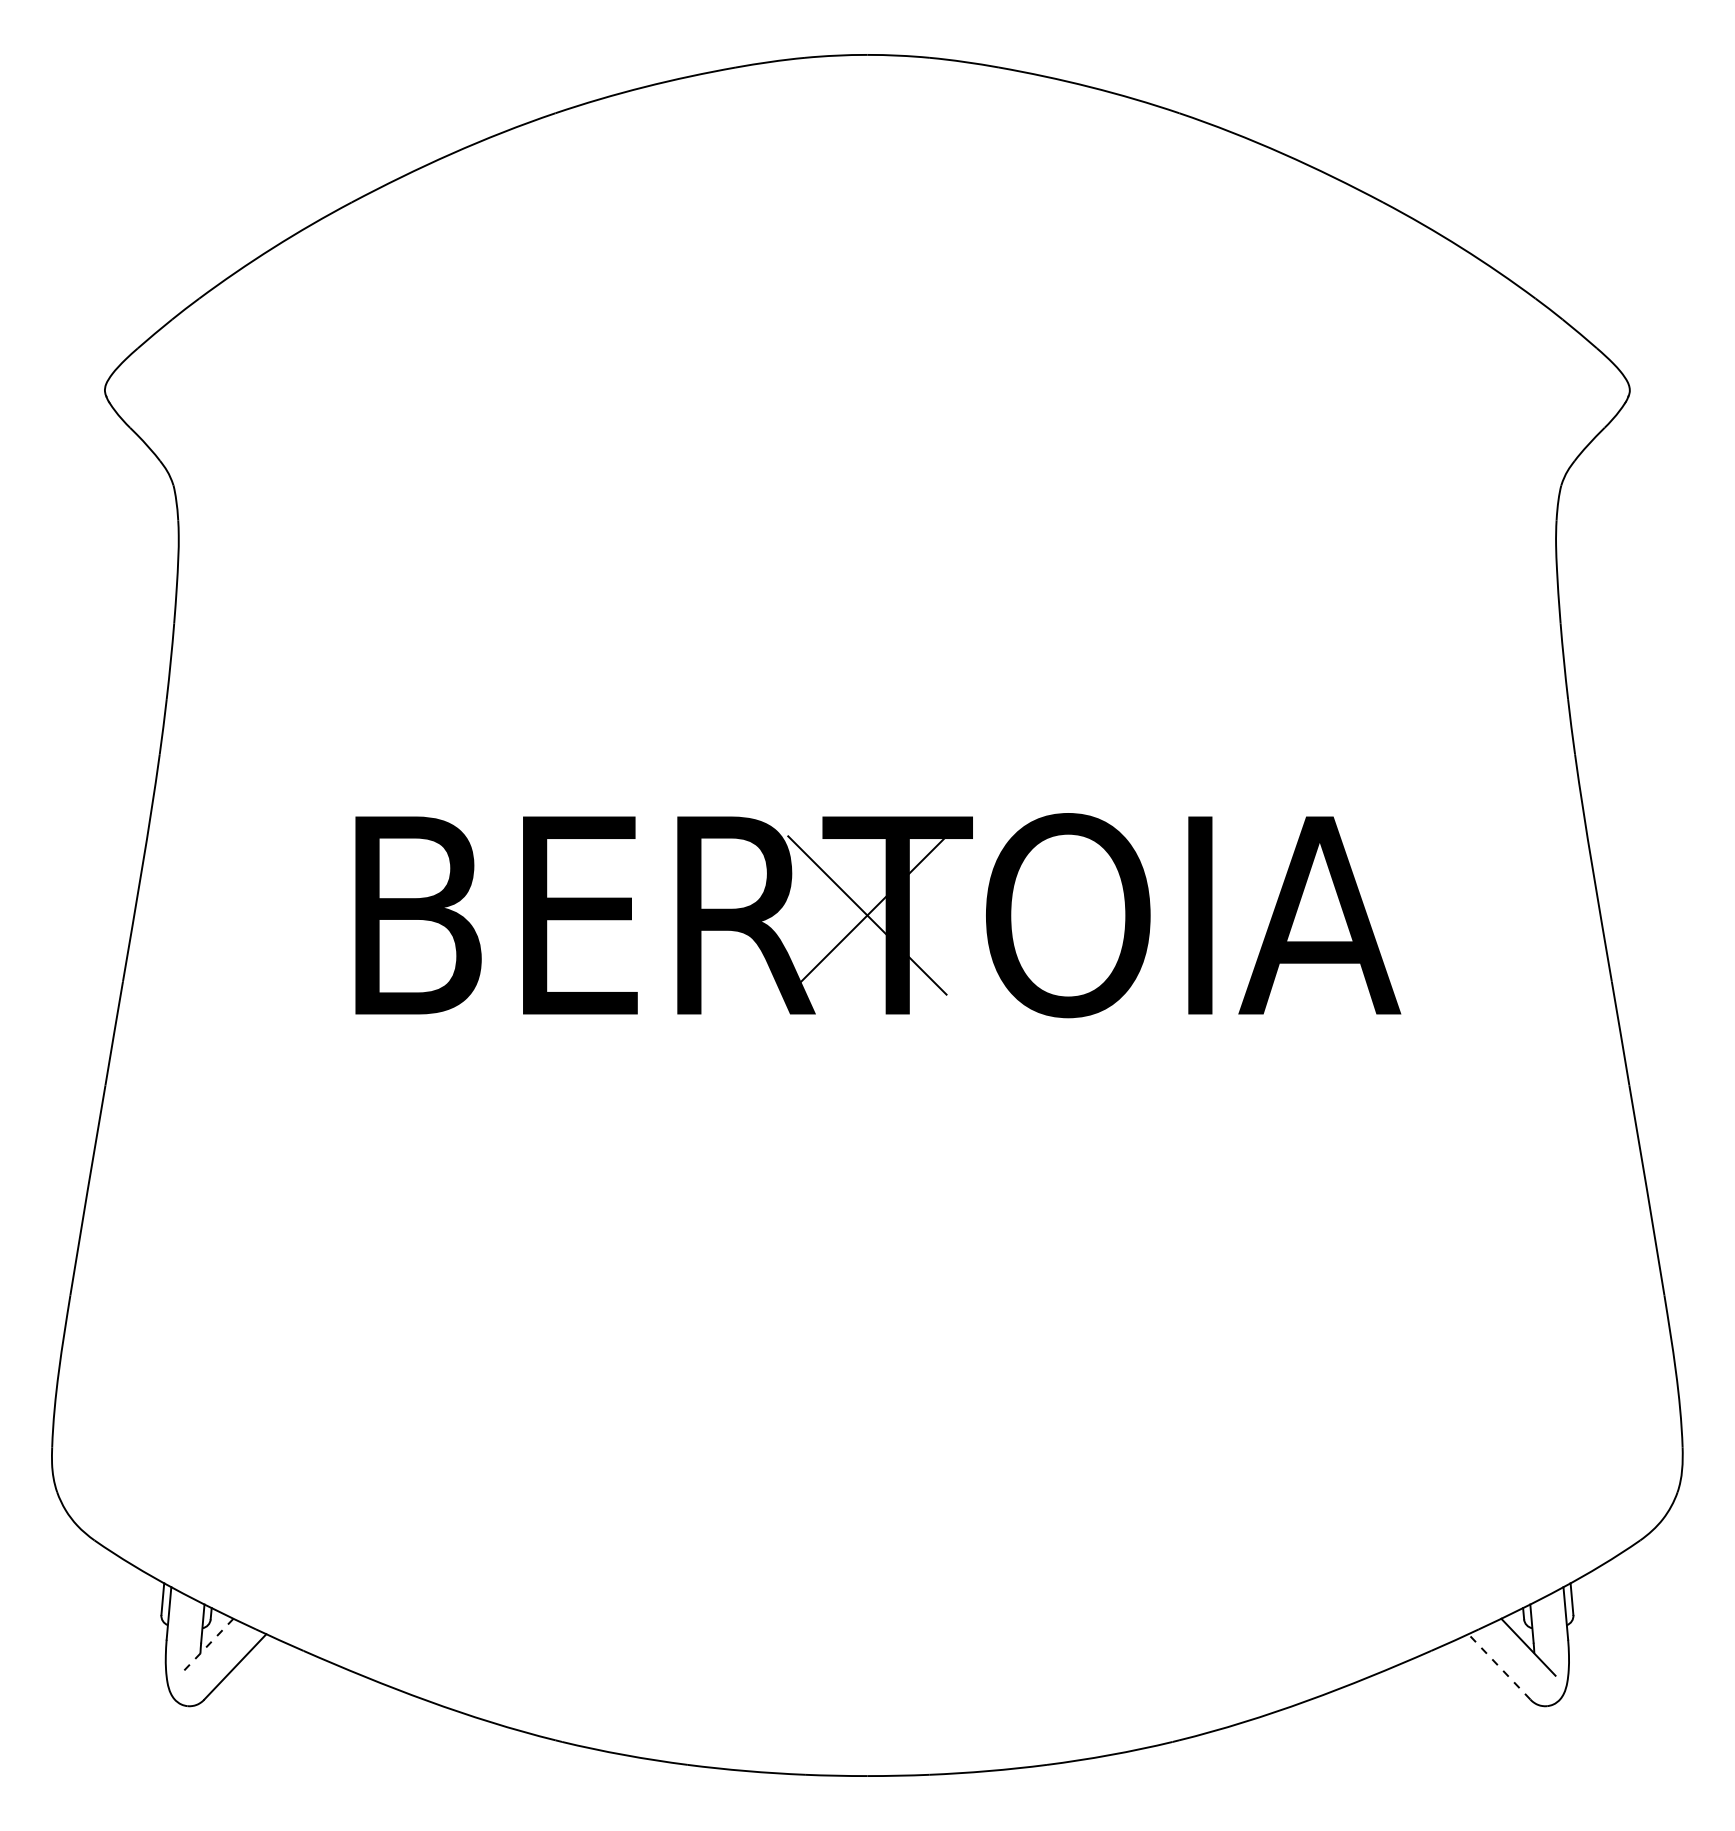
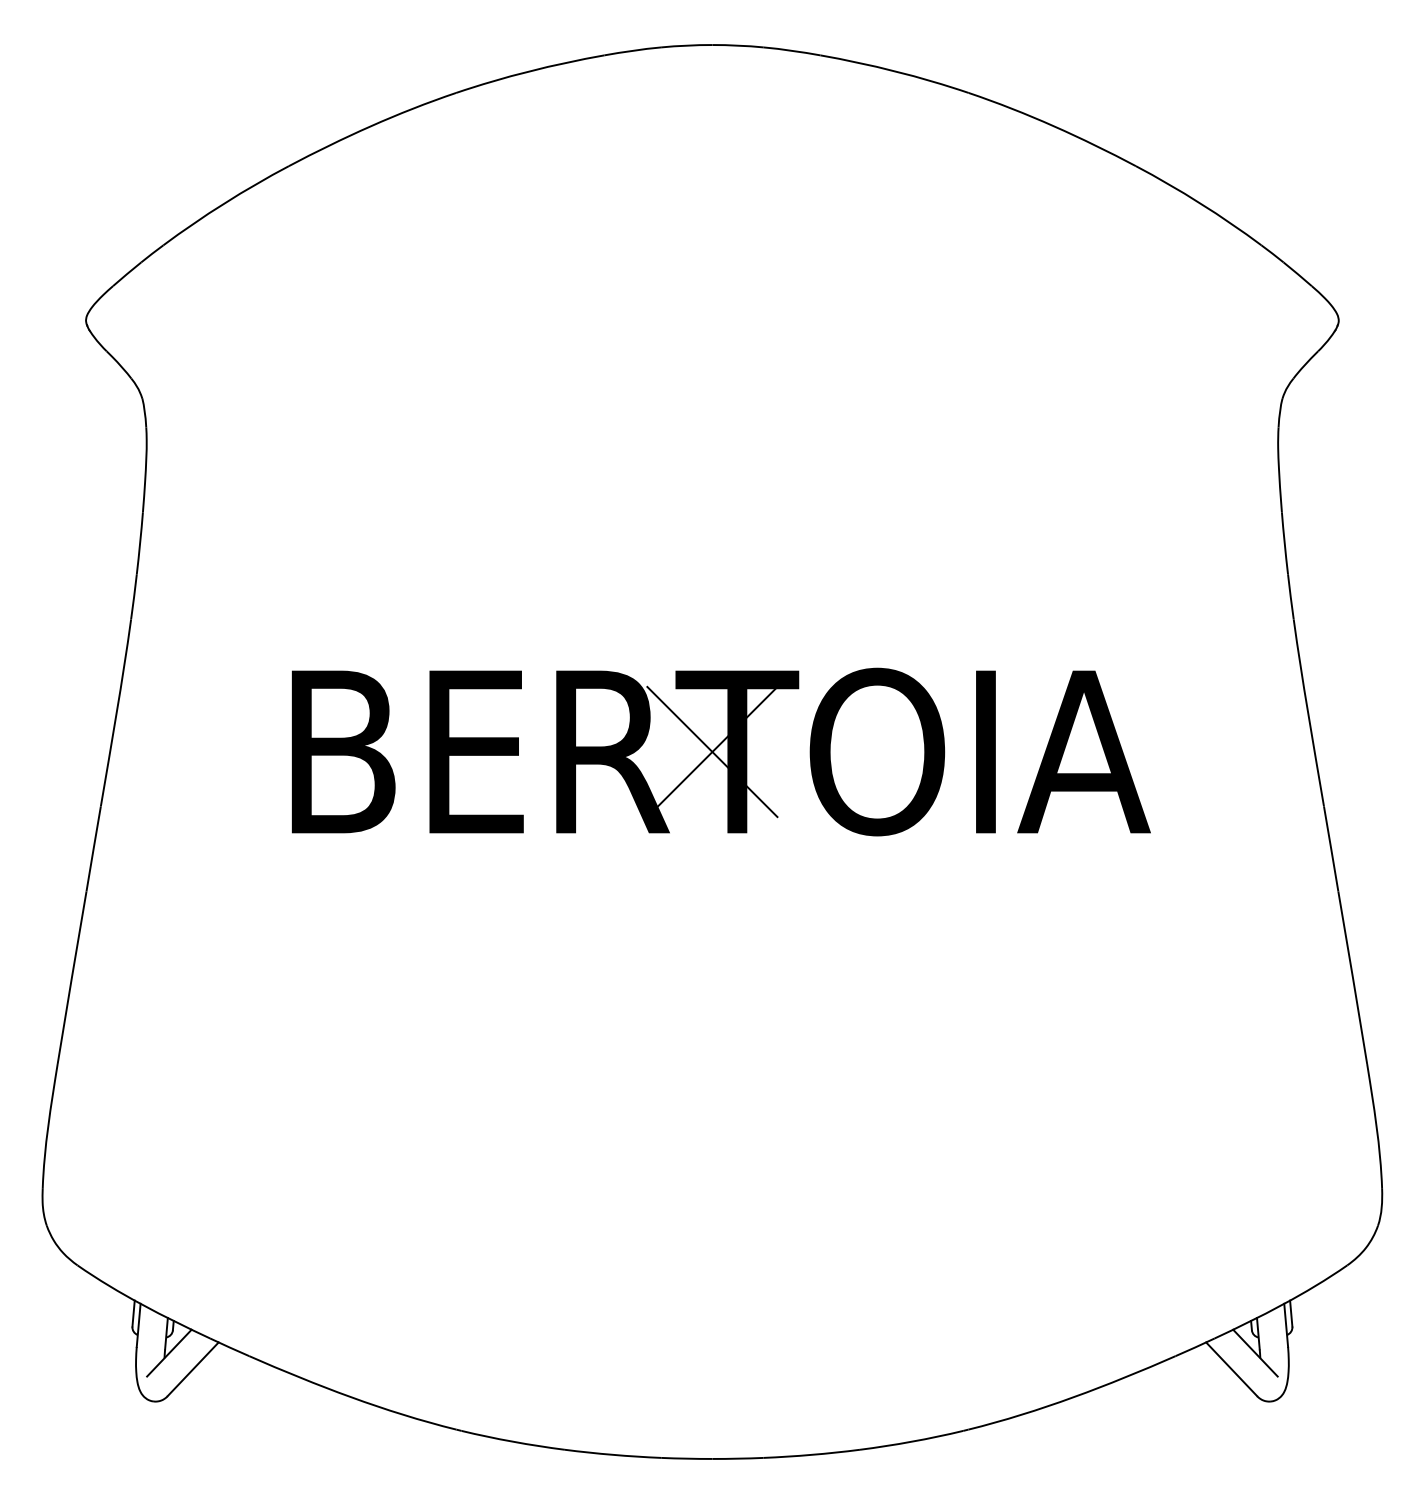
line: (206, 1647) -> (169, 1353), dashed -> solid
line: (1499, 1666) -> (1231, 1368), dashed -> solid

